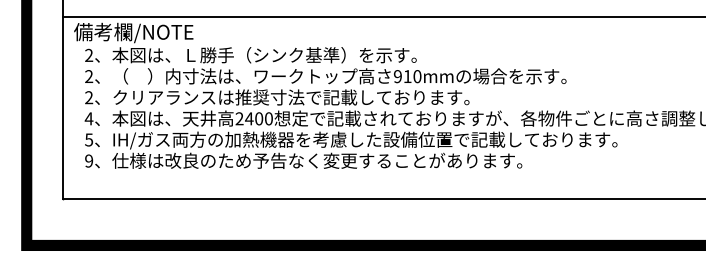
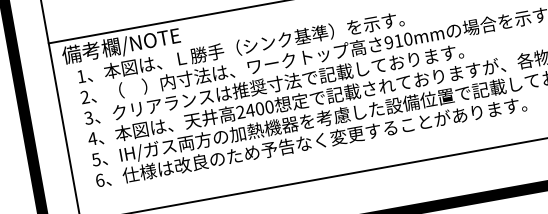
text: (89, 54) -> (81, 75), 2 -> 1
text: (89, 98) -> (89, 118), 2 -> 3
text: (89, 160) -> (100, 179), 9 -> 6

